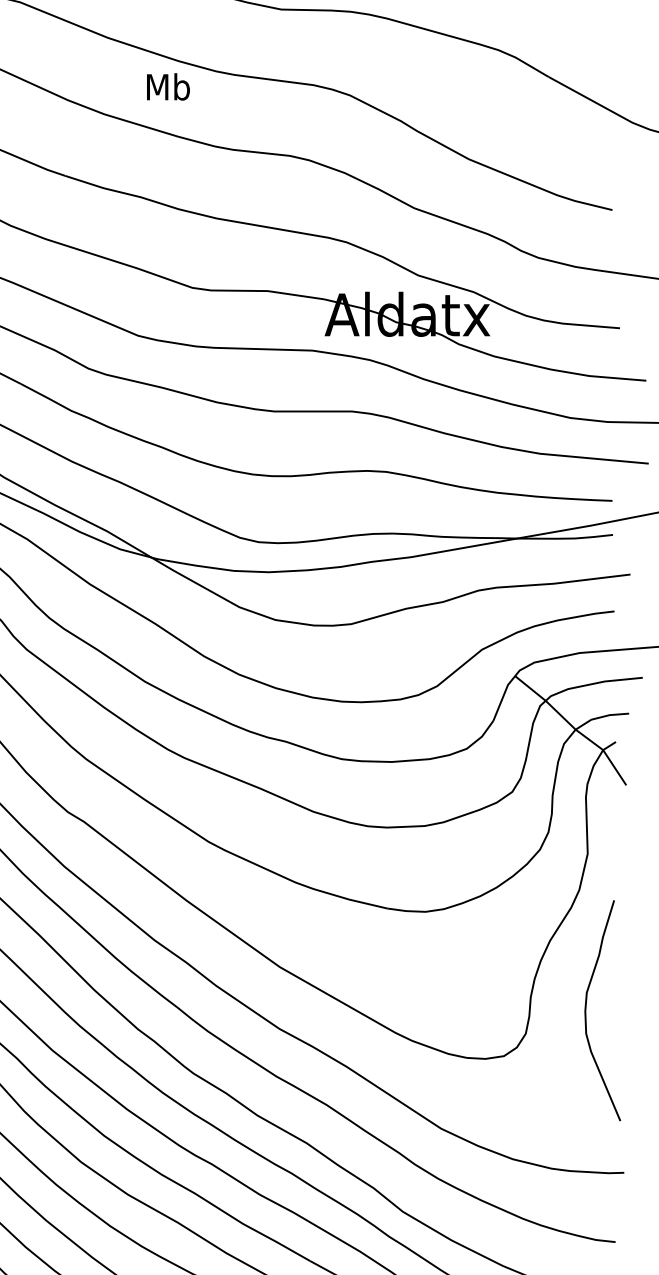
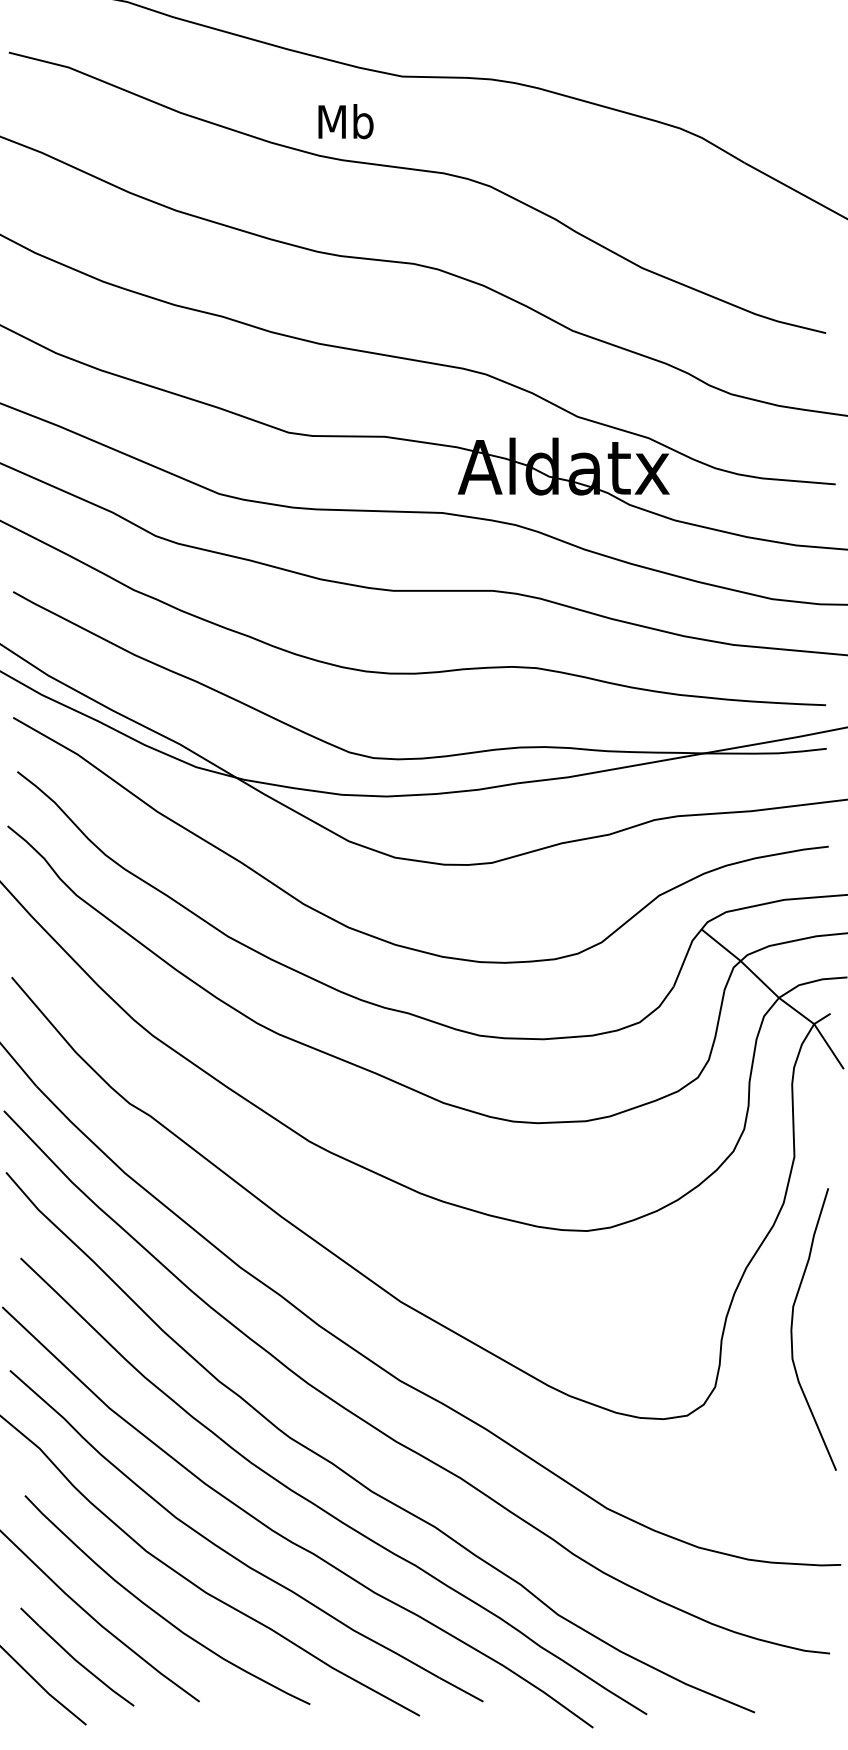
text: (168, 86) -> (345, 121), moved
curve: (586, 1010) -> (792, 1329), moved

